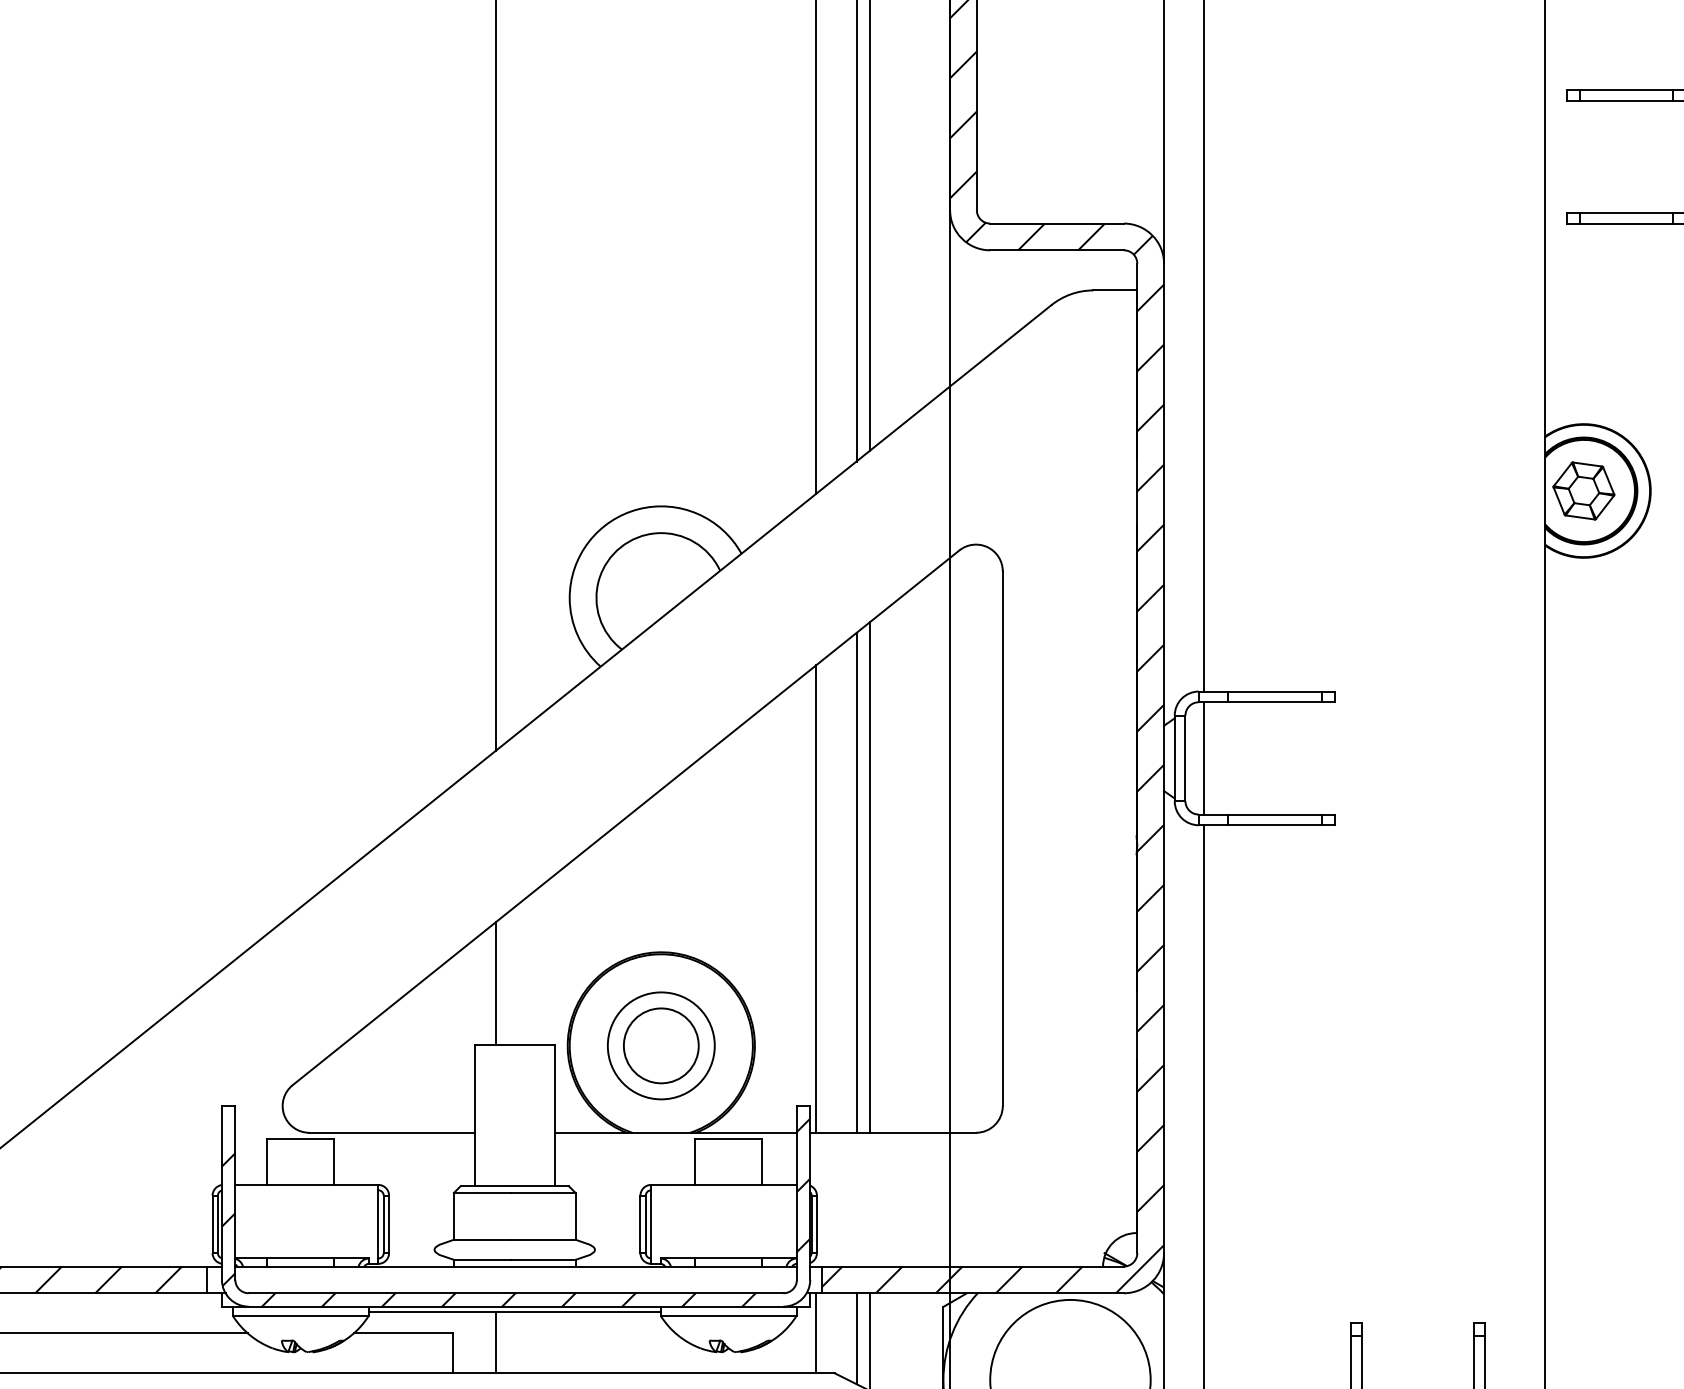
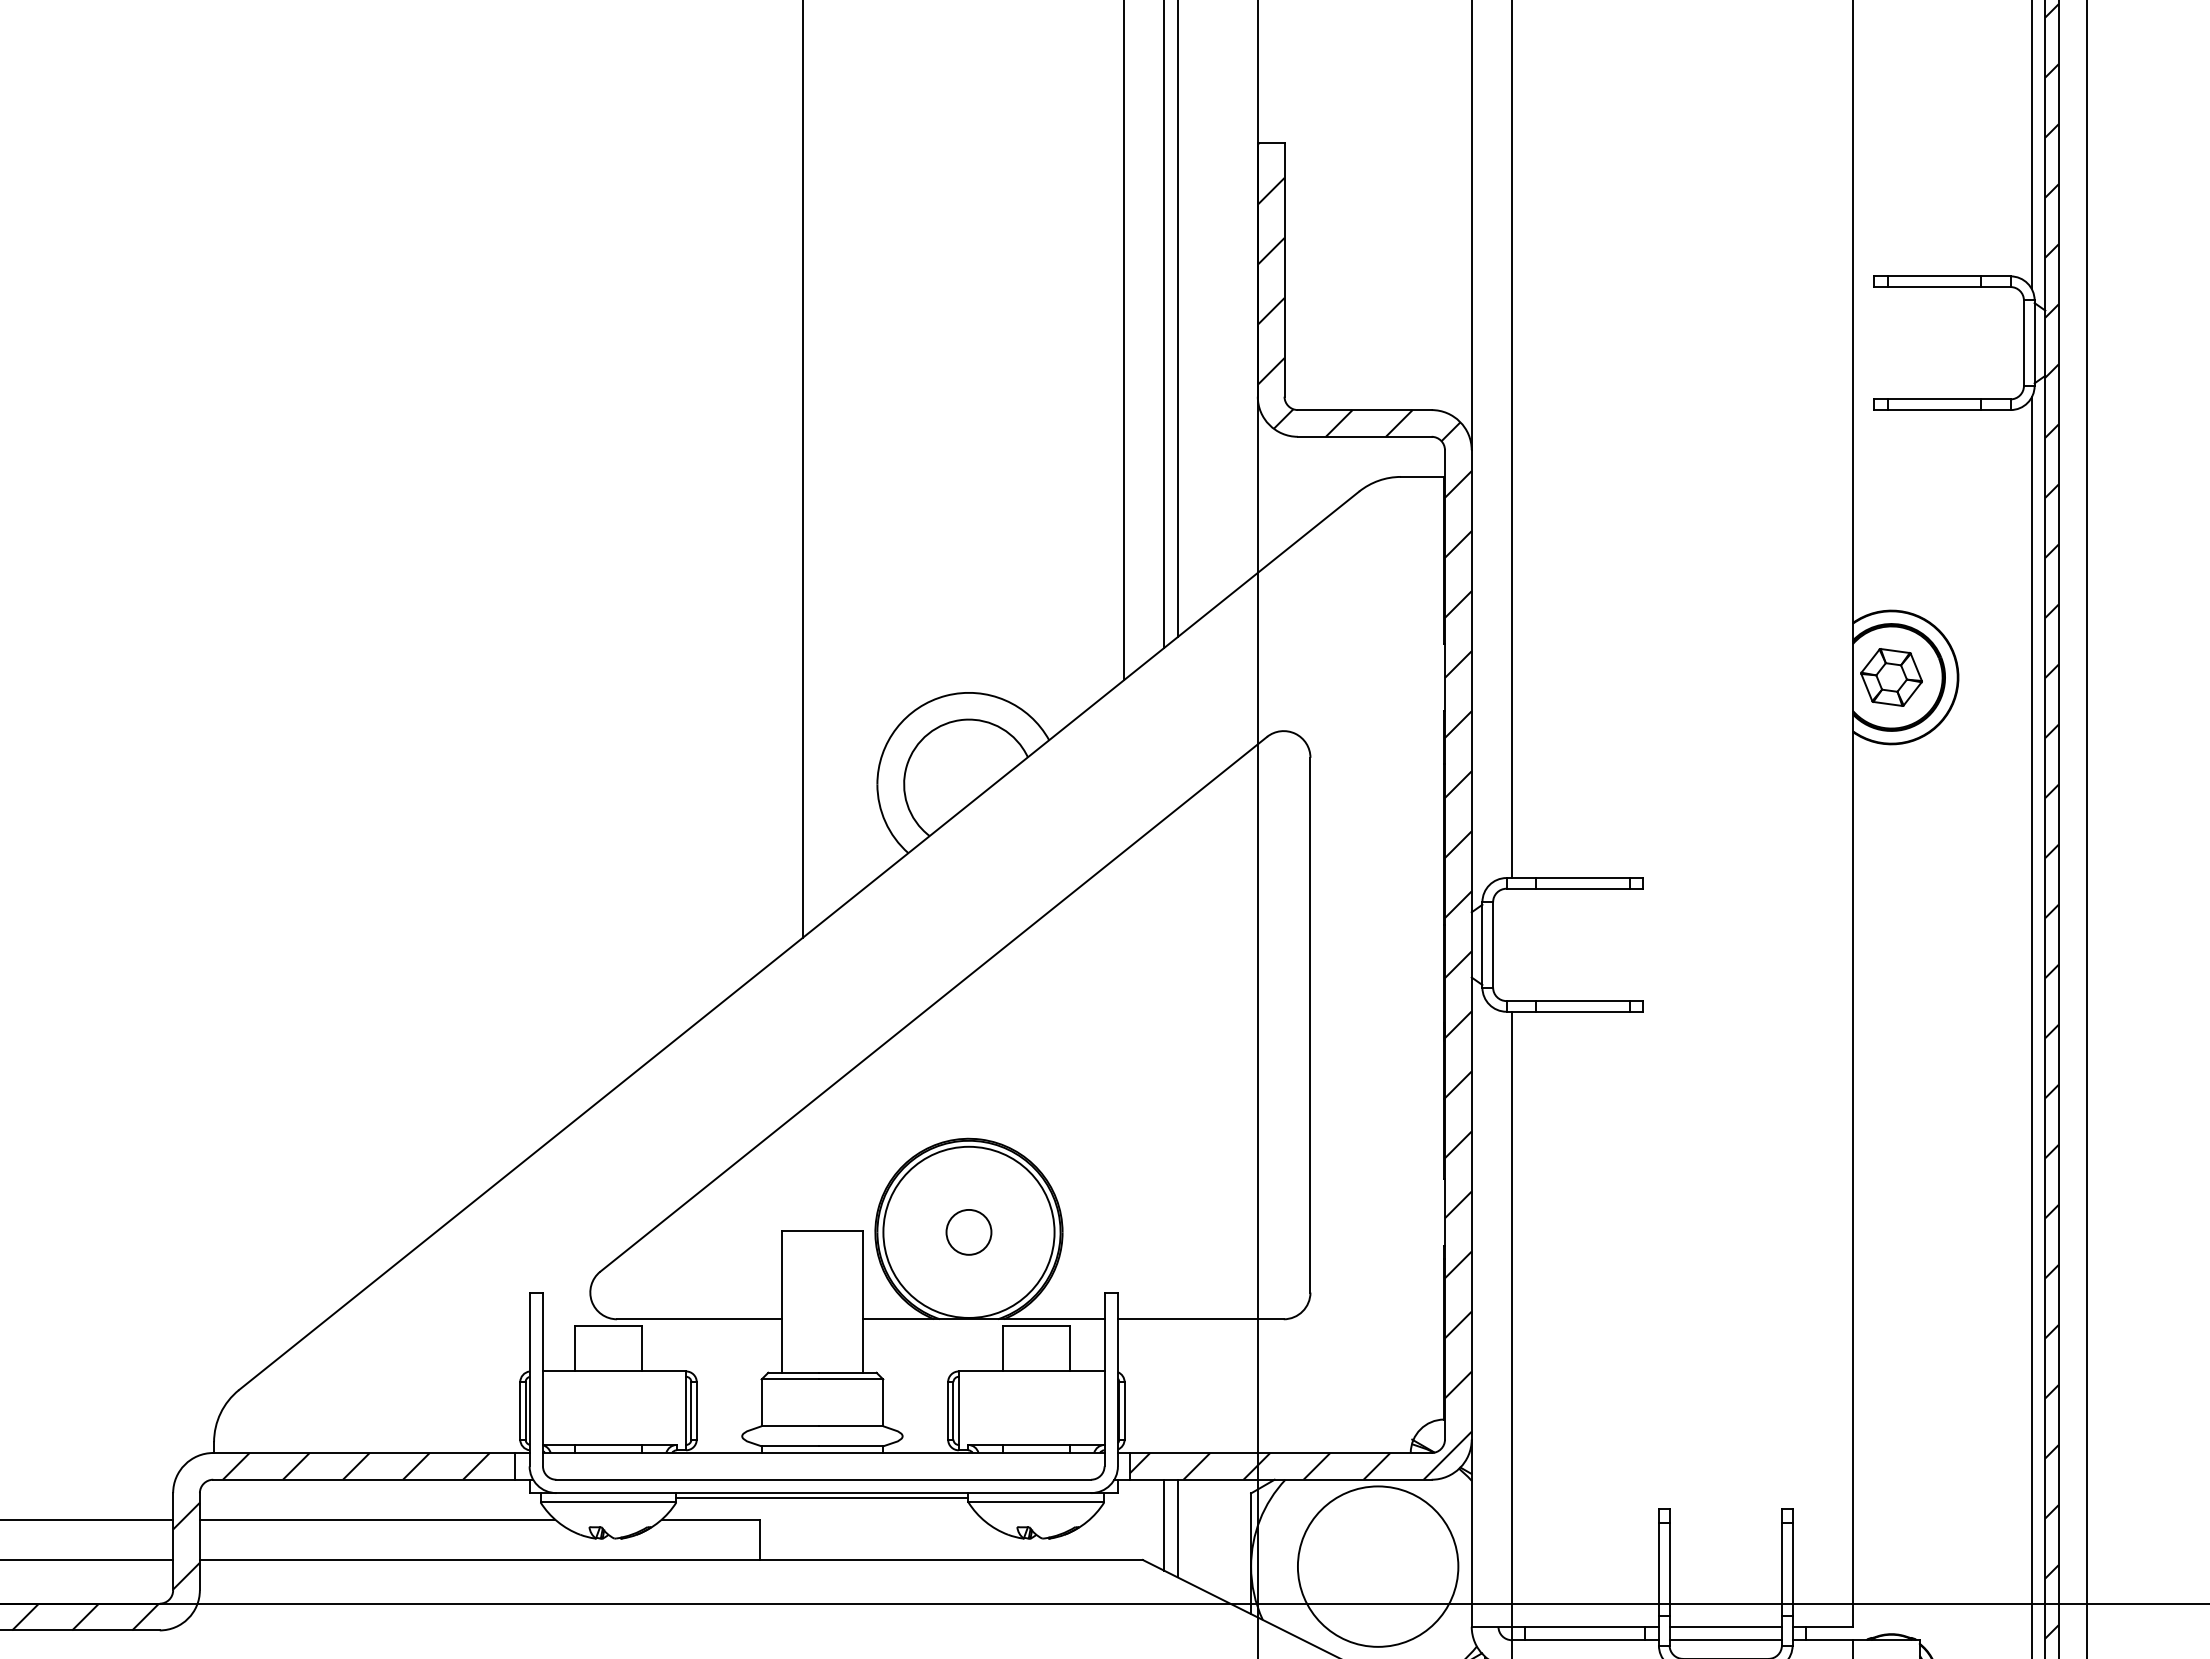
line: (1203, 758) -> (1511, 944), removed
line: (869, 877) -> (1177, 1063), removed
line: (856, 883) -> (1164, 1069), removed
line: (816, 899) -> (1124, 1085), removed
line: (495, 983) -> (803, 1169), removed
circle: (660, 1045) -> (968, 1231), size x0.6
circle: (660, 1045) -> (968, 1231), size x1.6
hatch: (515, 1206) -> (823, 1392), removed
line: (816, 1333) -> (1124, 1519), removed
line: (495, 1342) -> (803, 1528), removed

